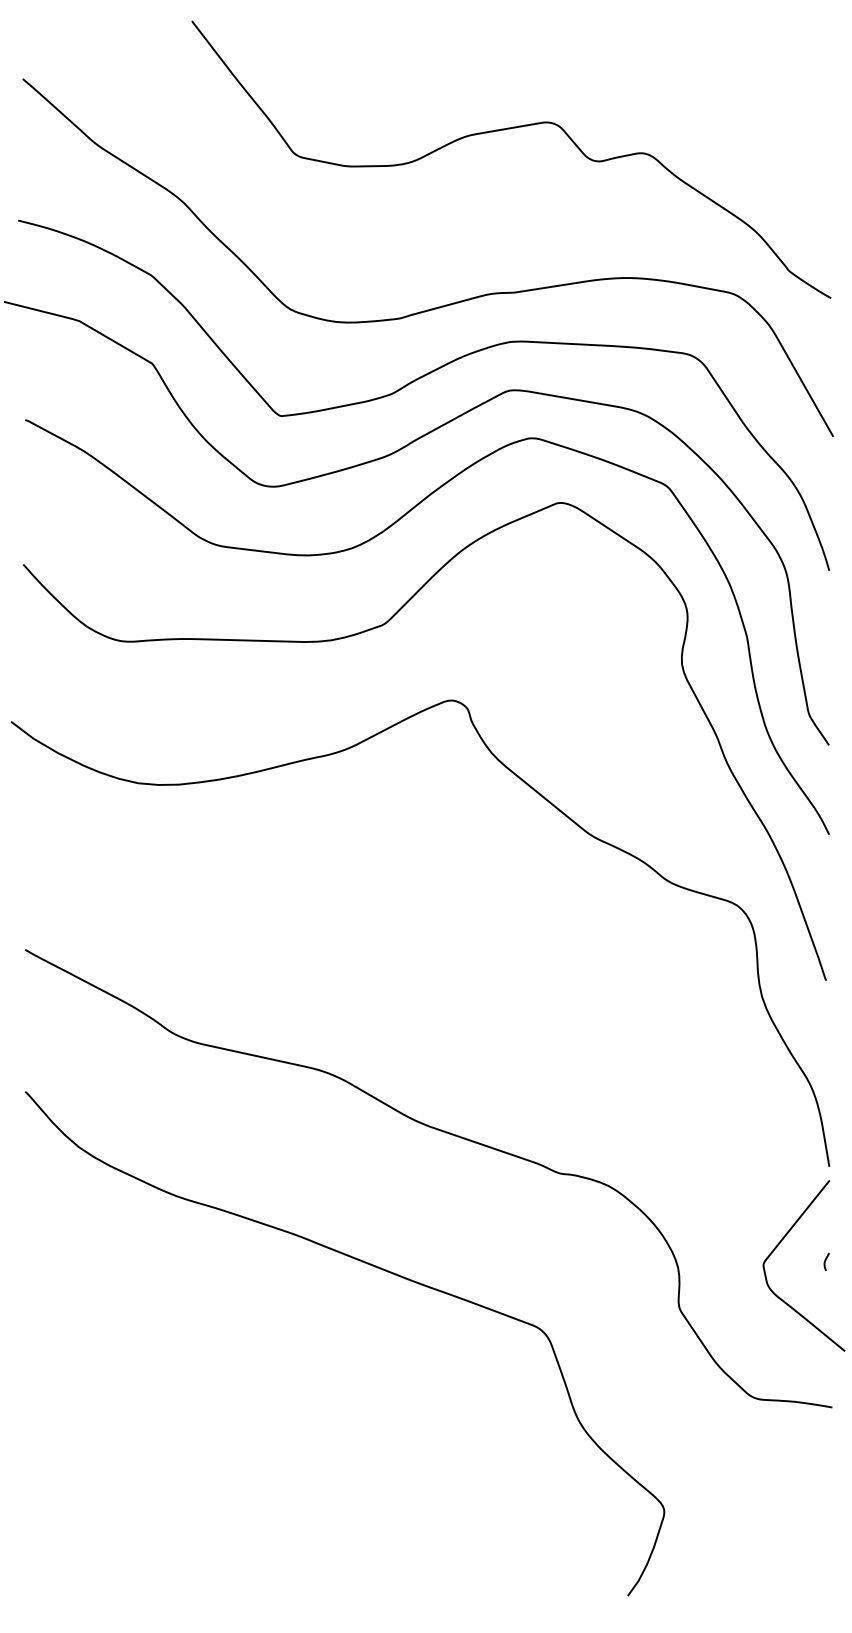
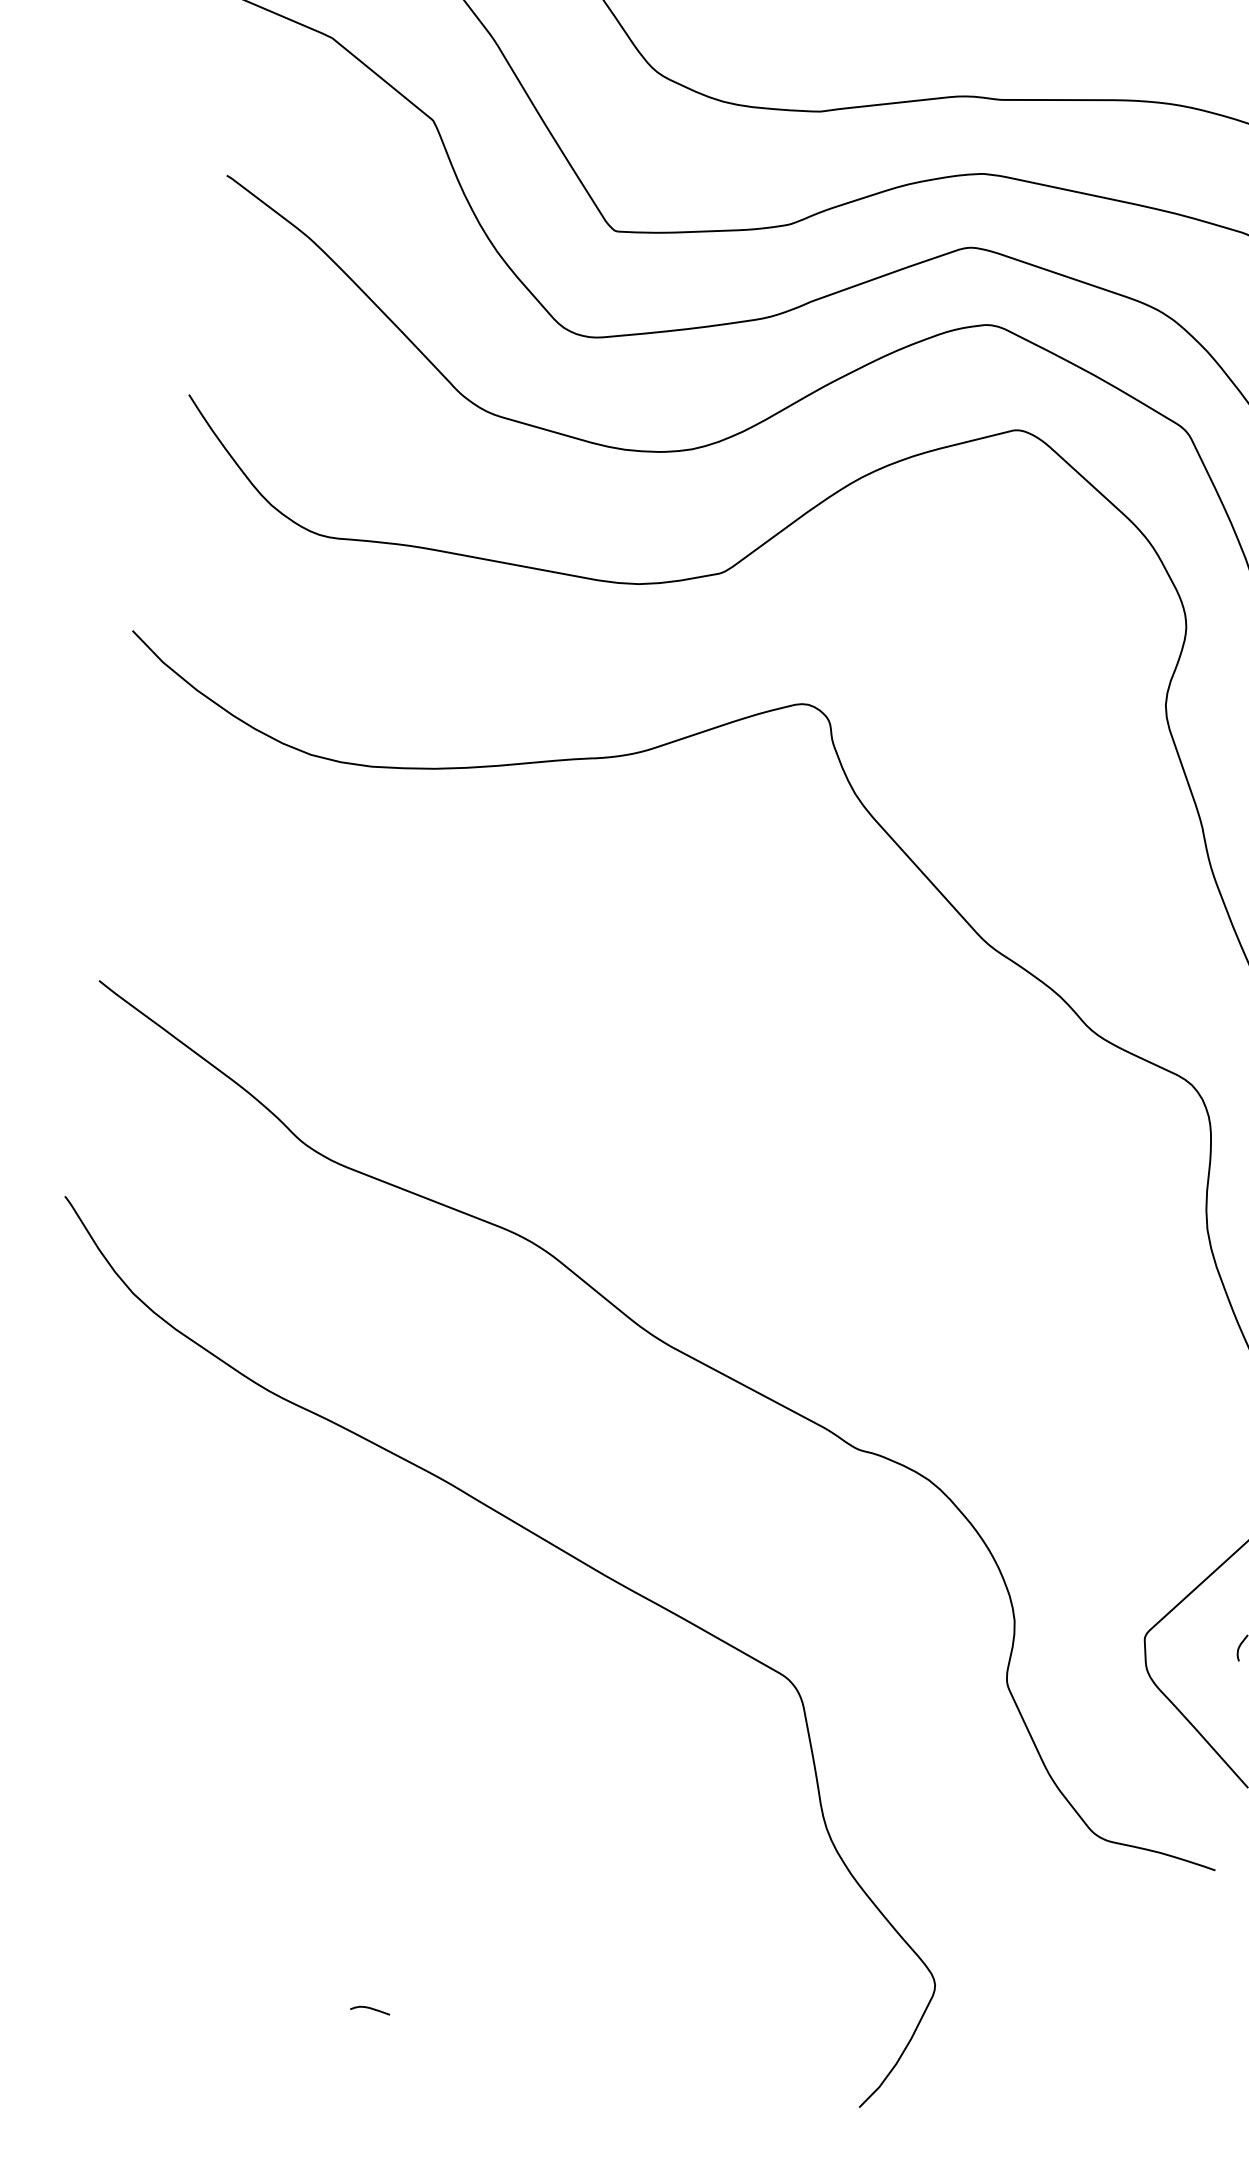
curve: (304, 1582) -> (371, 2009), added

